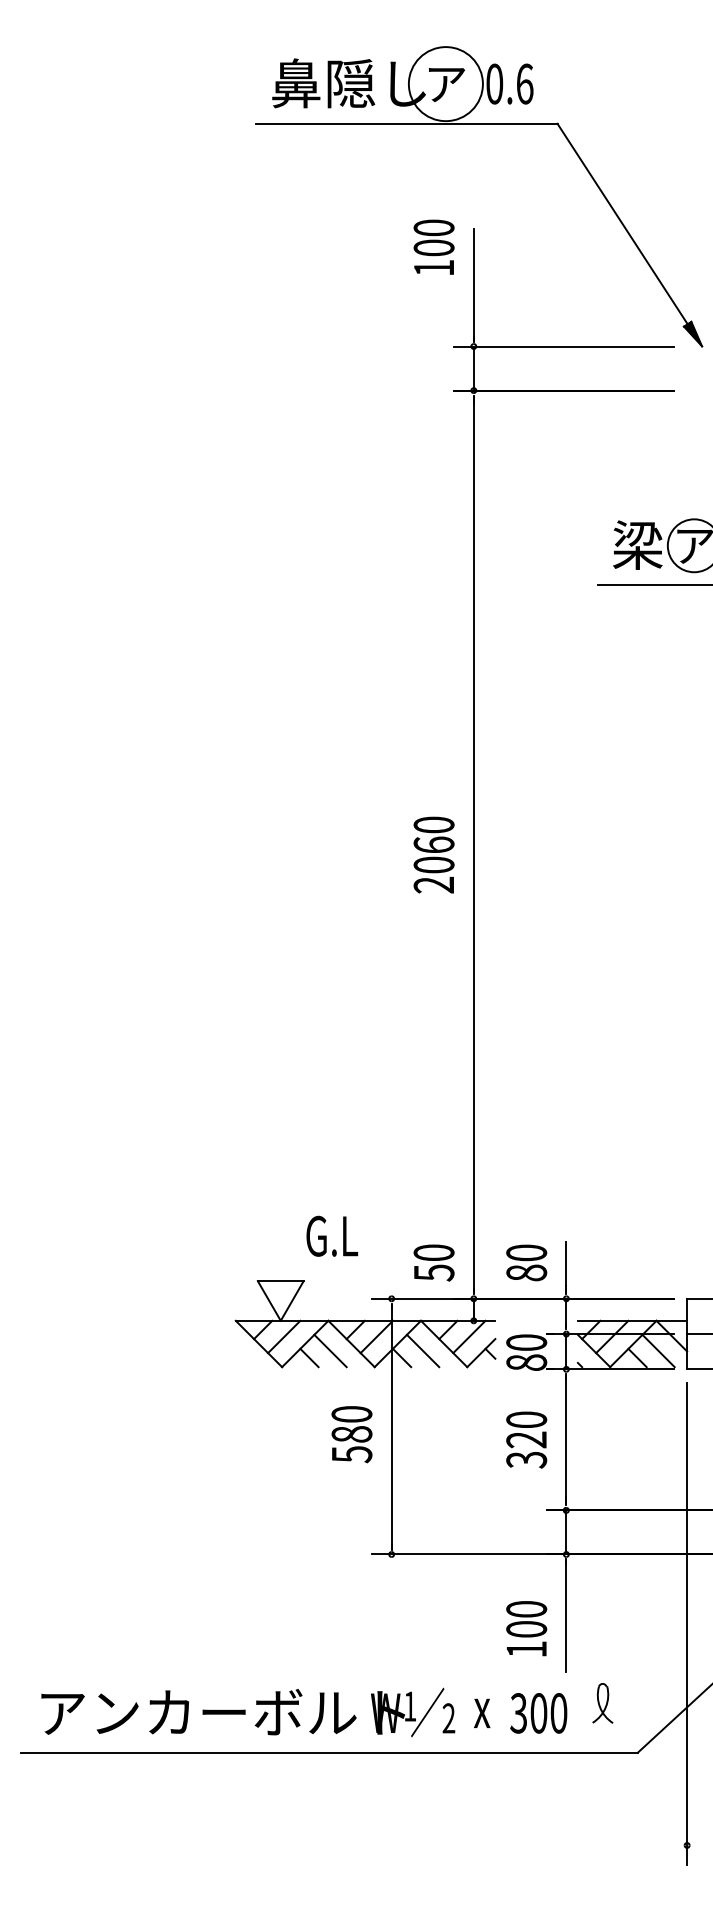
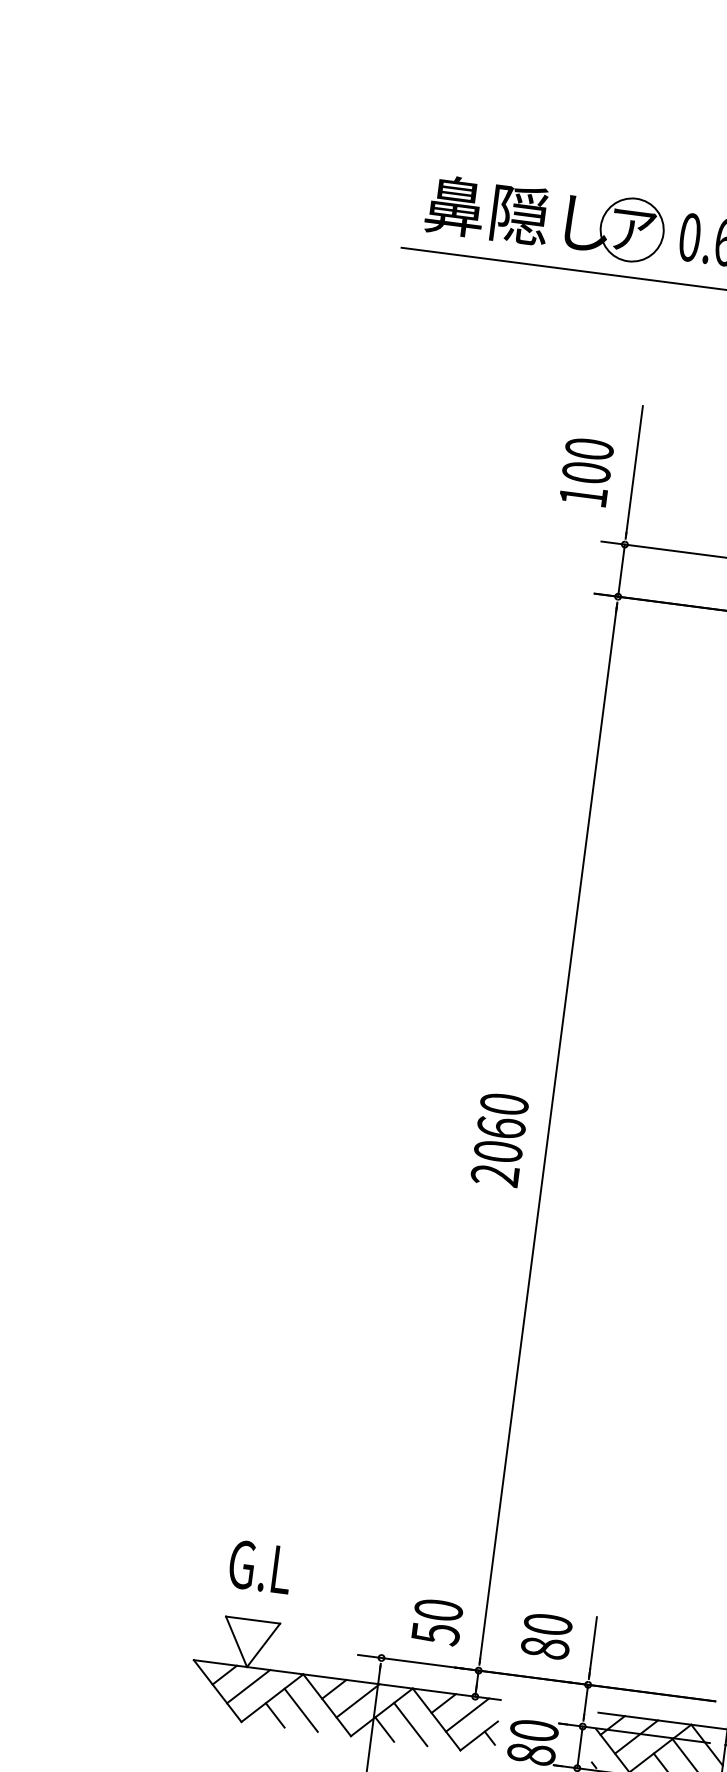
circle: (445, 83) -> (631, 229), size x0.71
text: (433, 246) -> (586, 470), moved
text: (332, 1235) -> (260, 1566), moved

